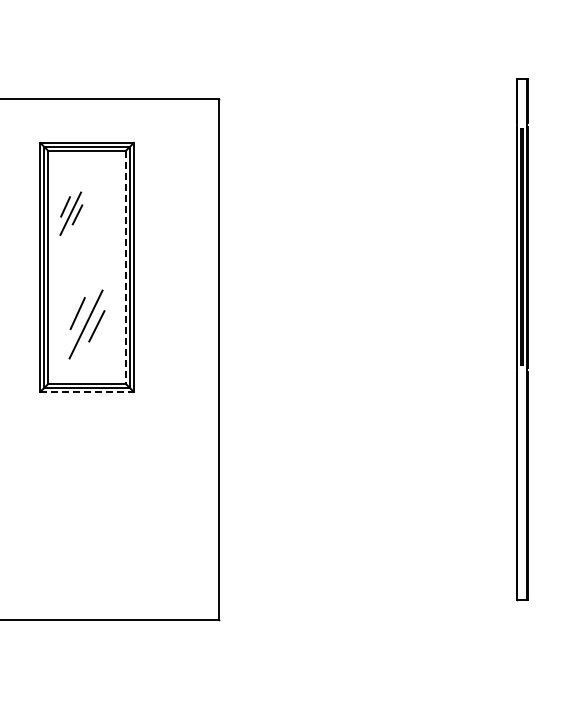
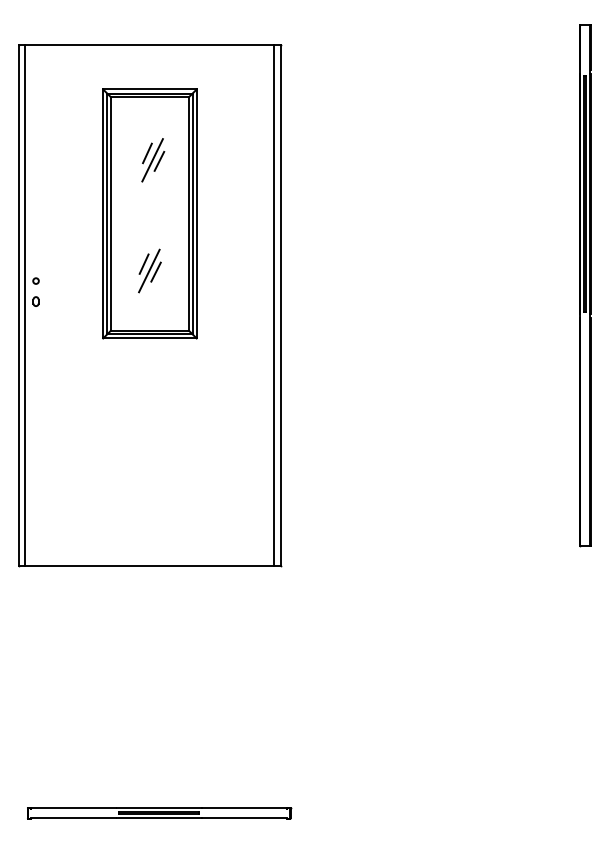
part: (71, 213) -> (153, 160), moved
line: (125, 266) -> (188, 213), dashed -> solid
part: (86, 323) -> (149, 270), size x0.62
line: (211, 358) -> (274, 305), added
line: (86, 391) -> (149, 338), dashed -> solid

